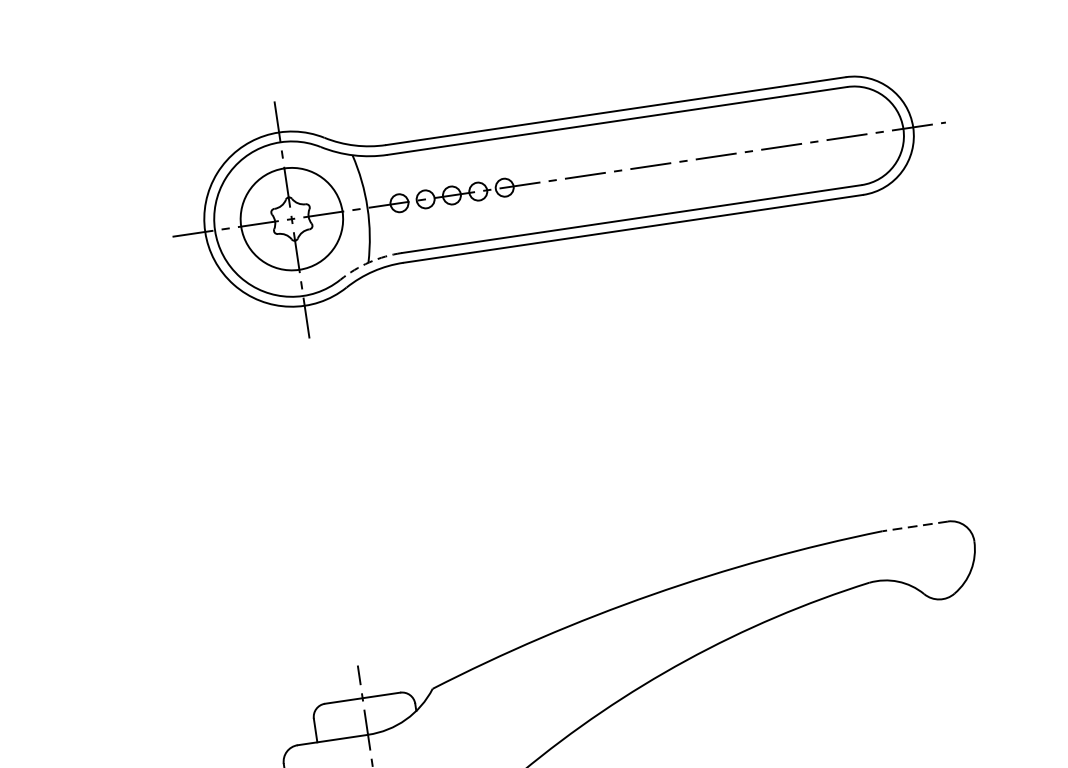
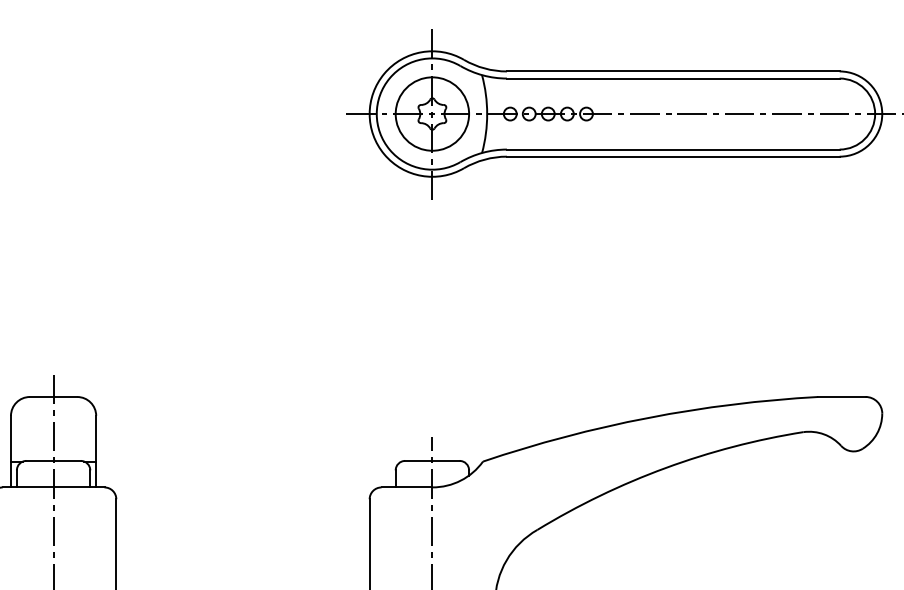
arc: (368, 262) -> (482, 152), dashed -> solid
line: (914, 527) -> (841, 397), dashed -> solid

